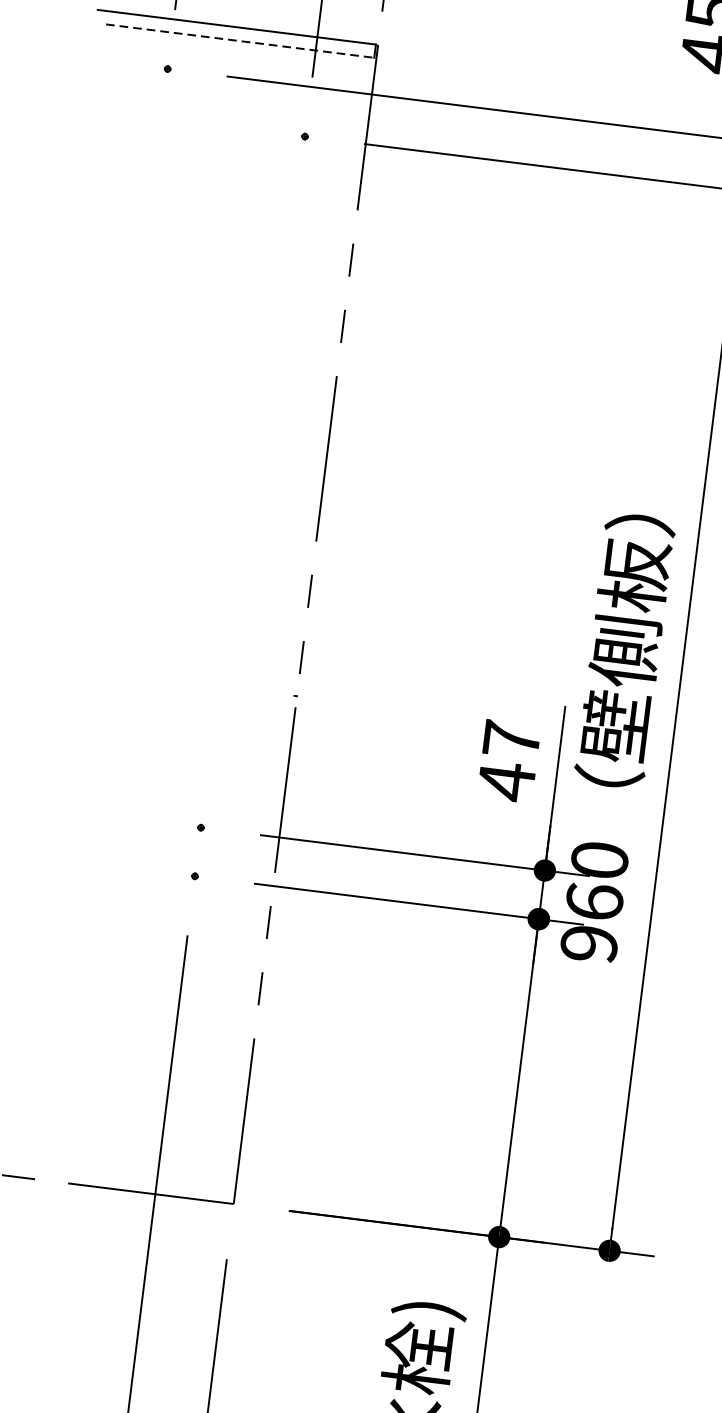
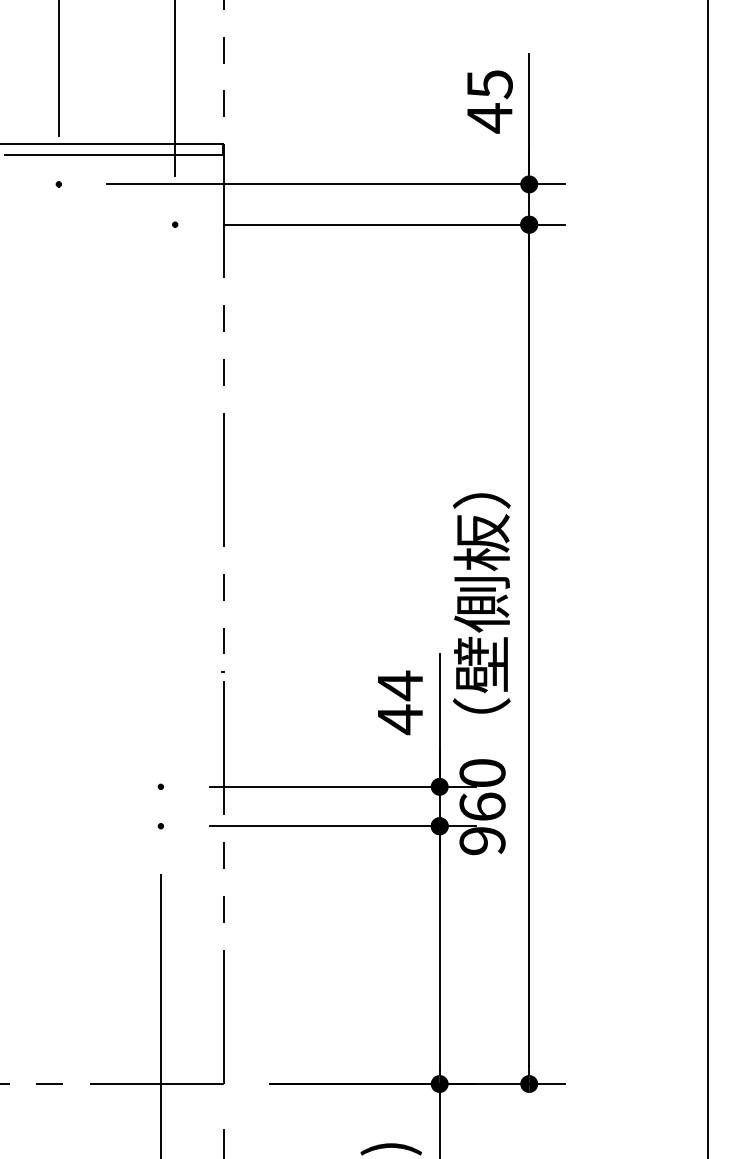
line: (239, 40) -> (113, 154), dashed -> solid
text: (512, 739) -> (400, 685), 47 -> 44

